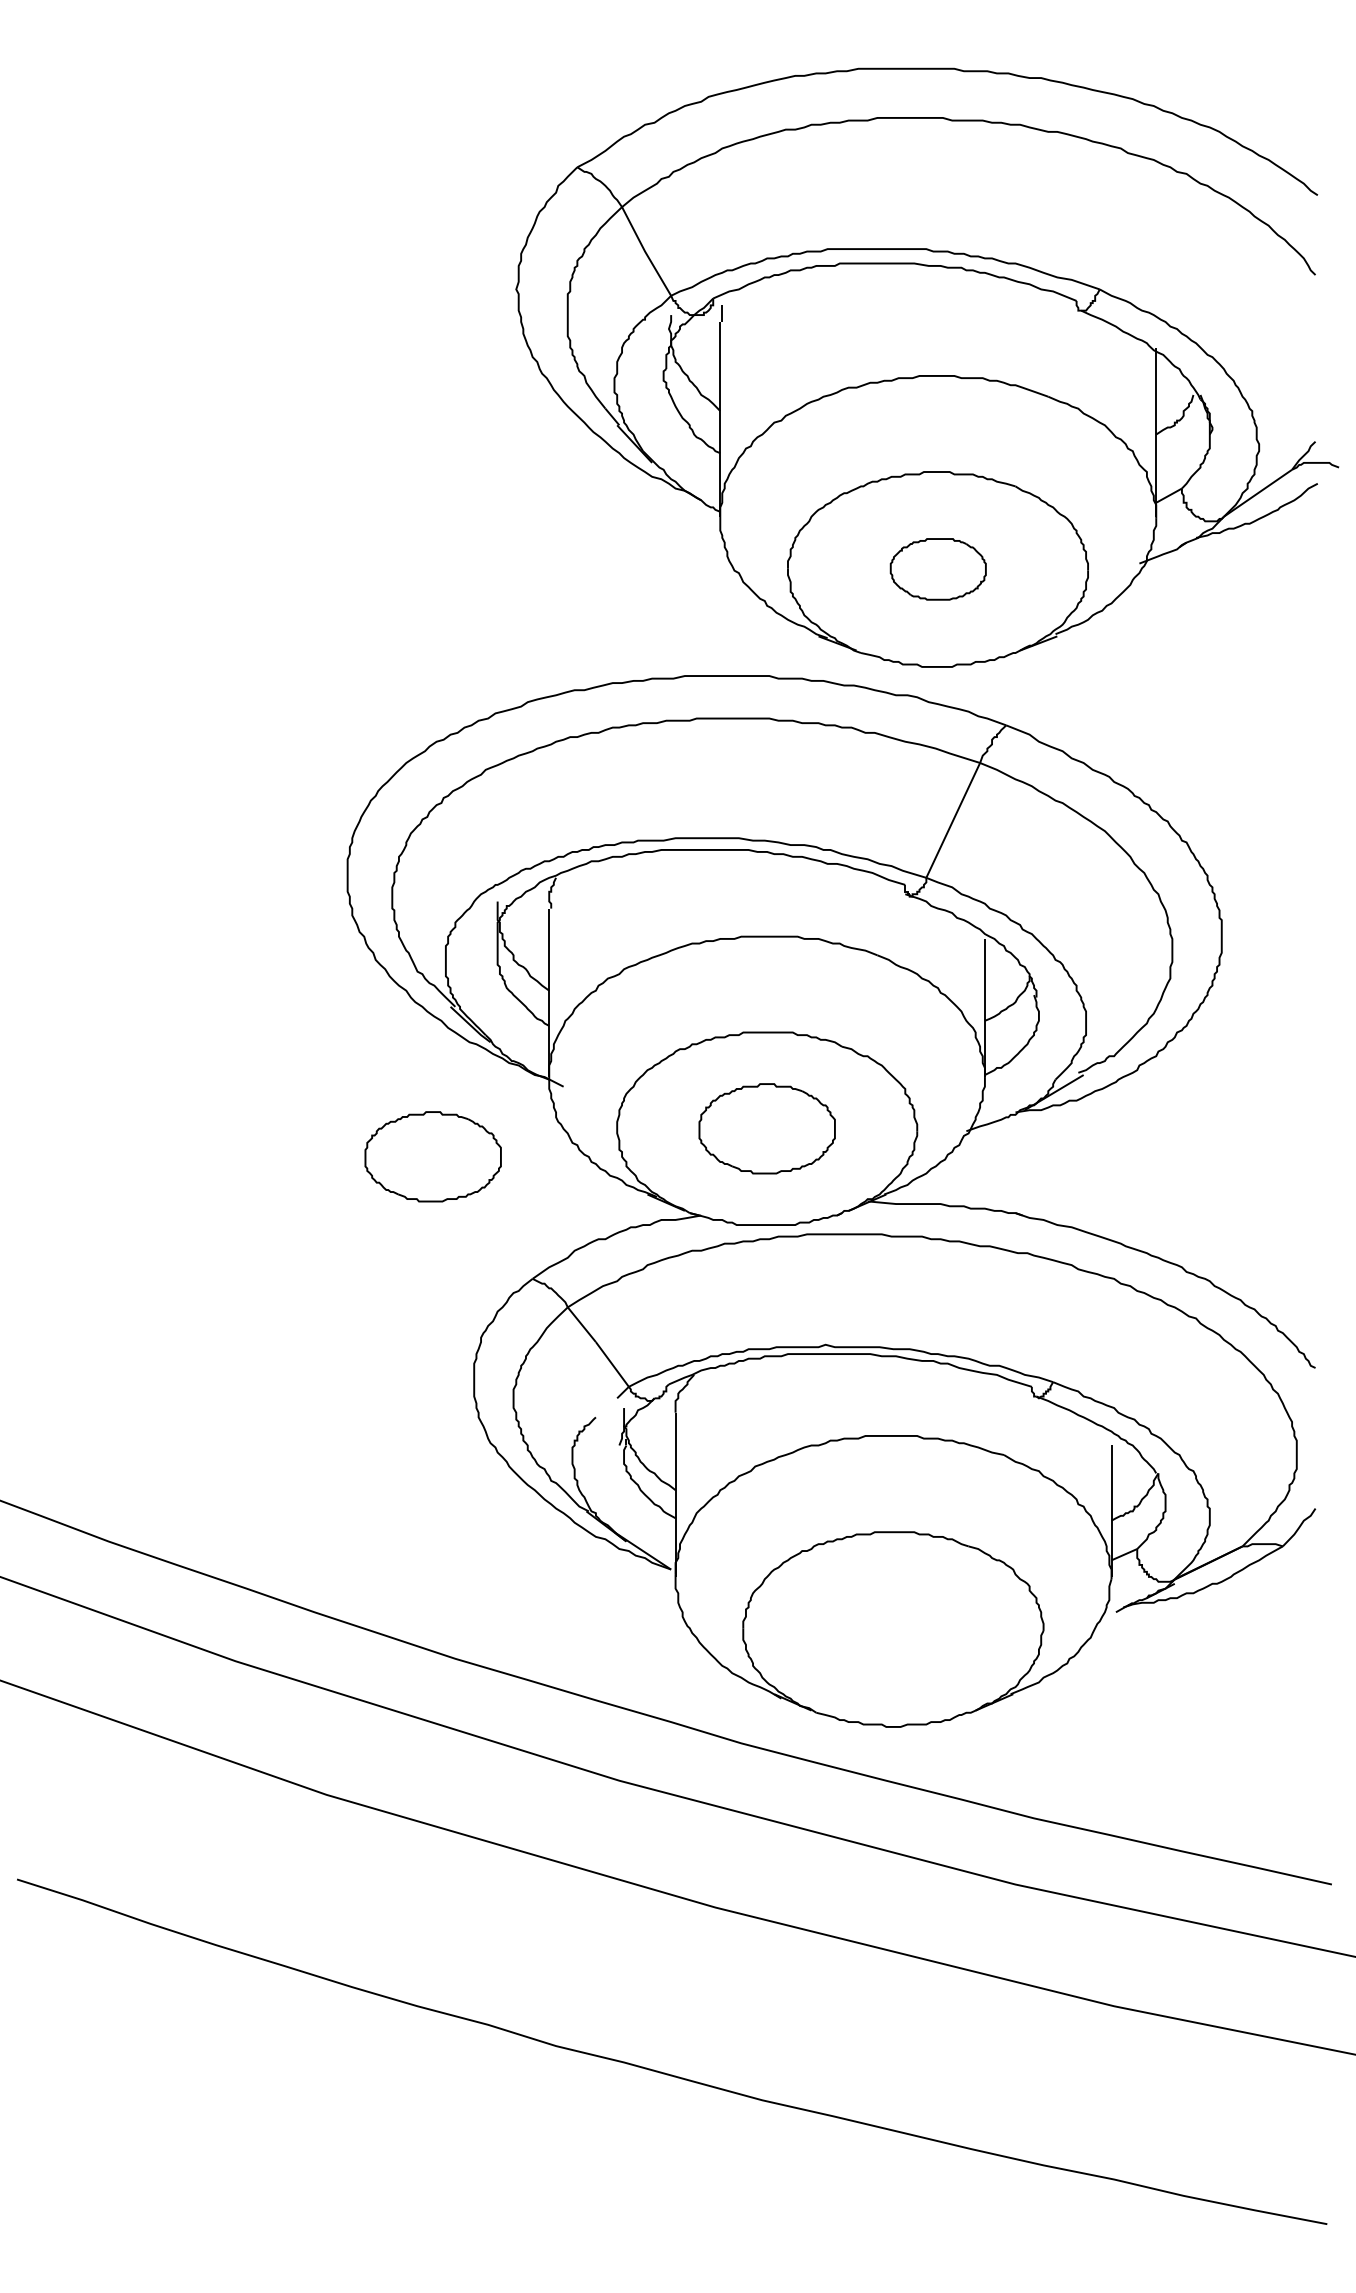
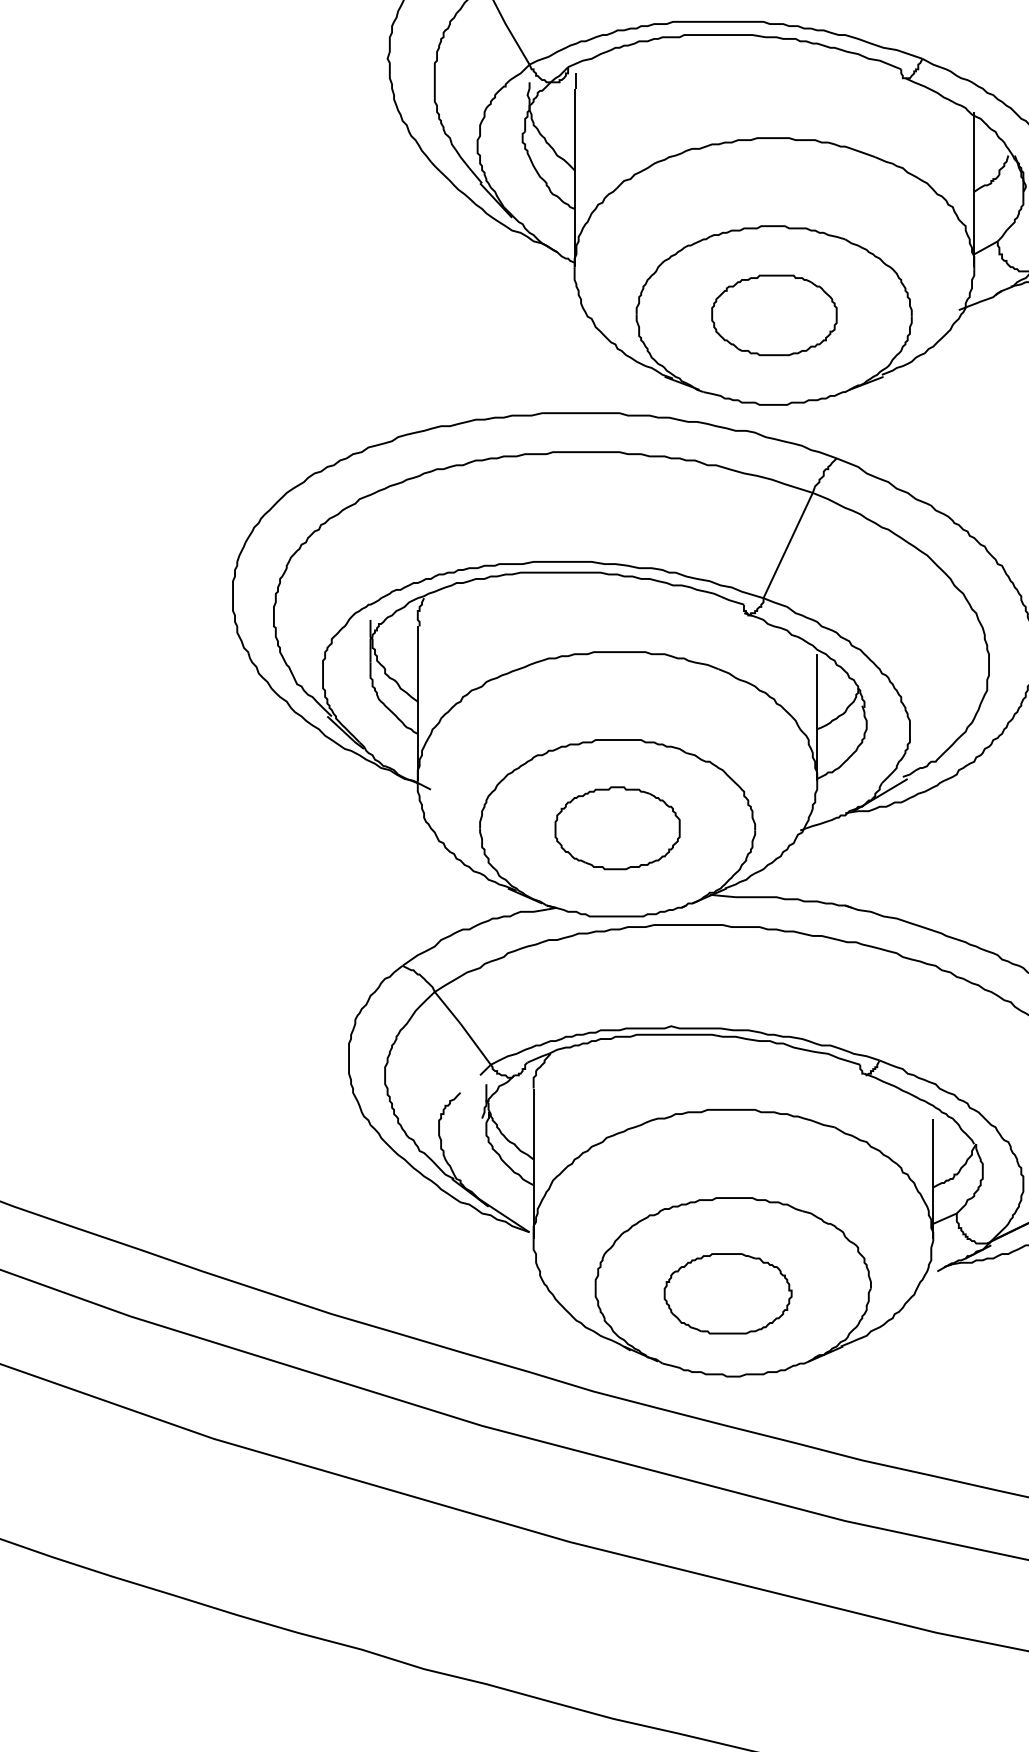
part: (938, 569) -> (774, 315), size x1.43
part: (432, 1156) -> (310, 853), removed
part: (887, 1636) -> (727, 1293), added

